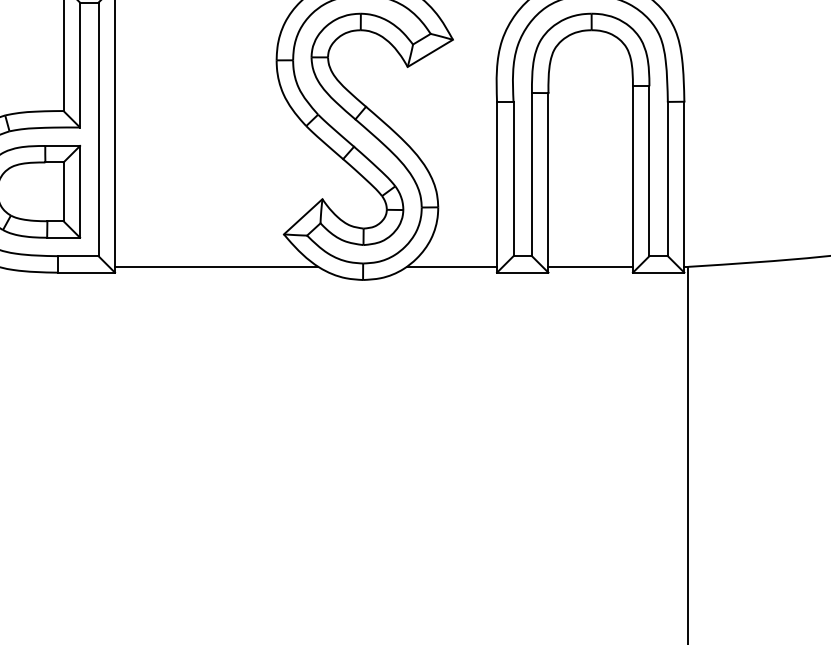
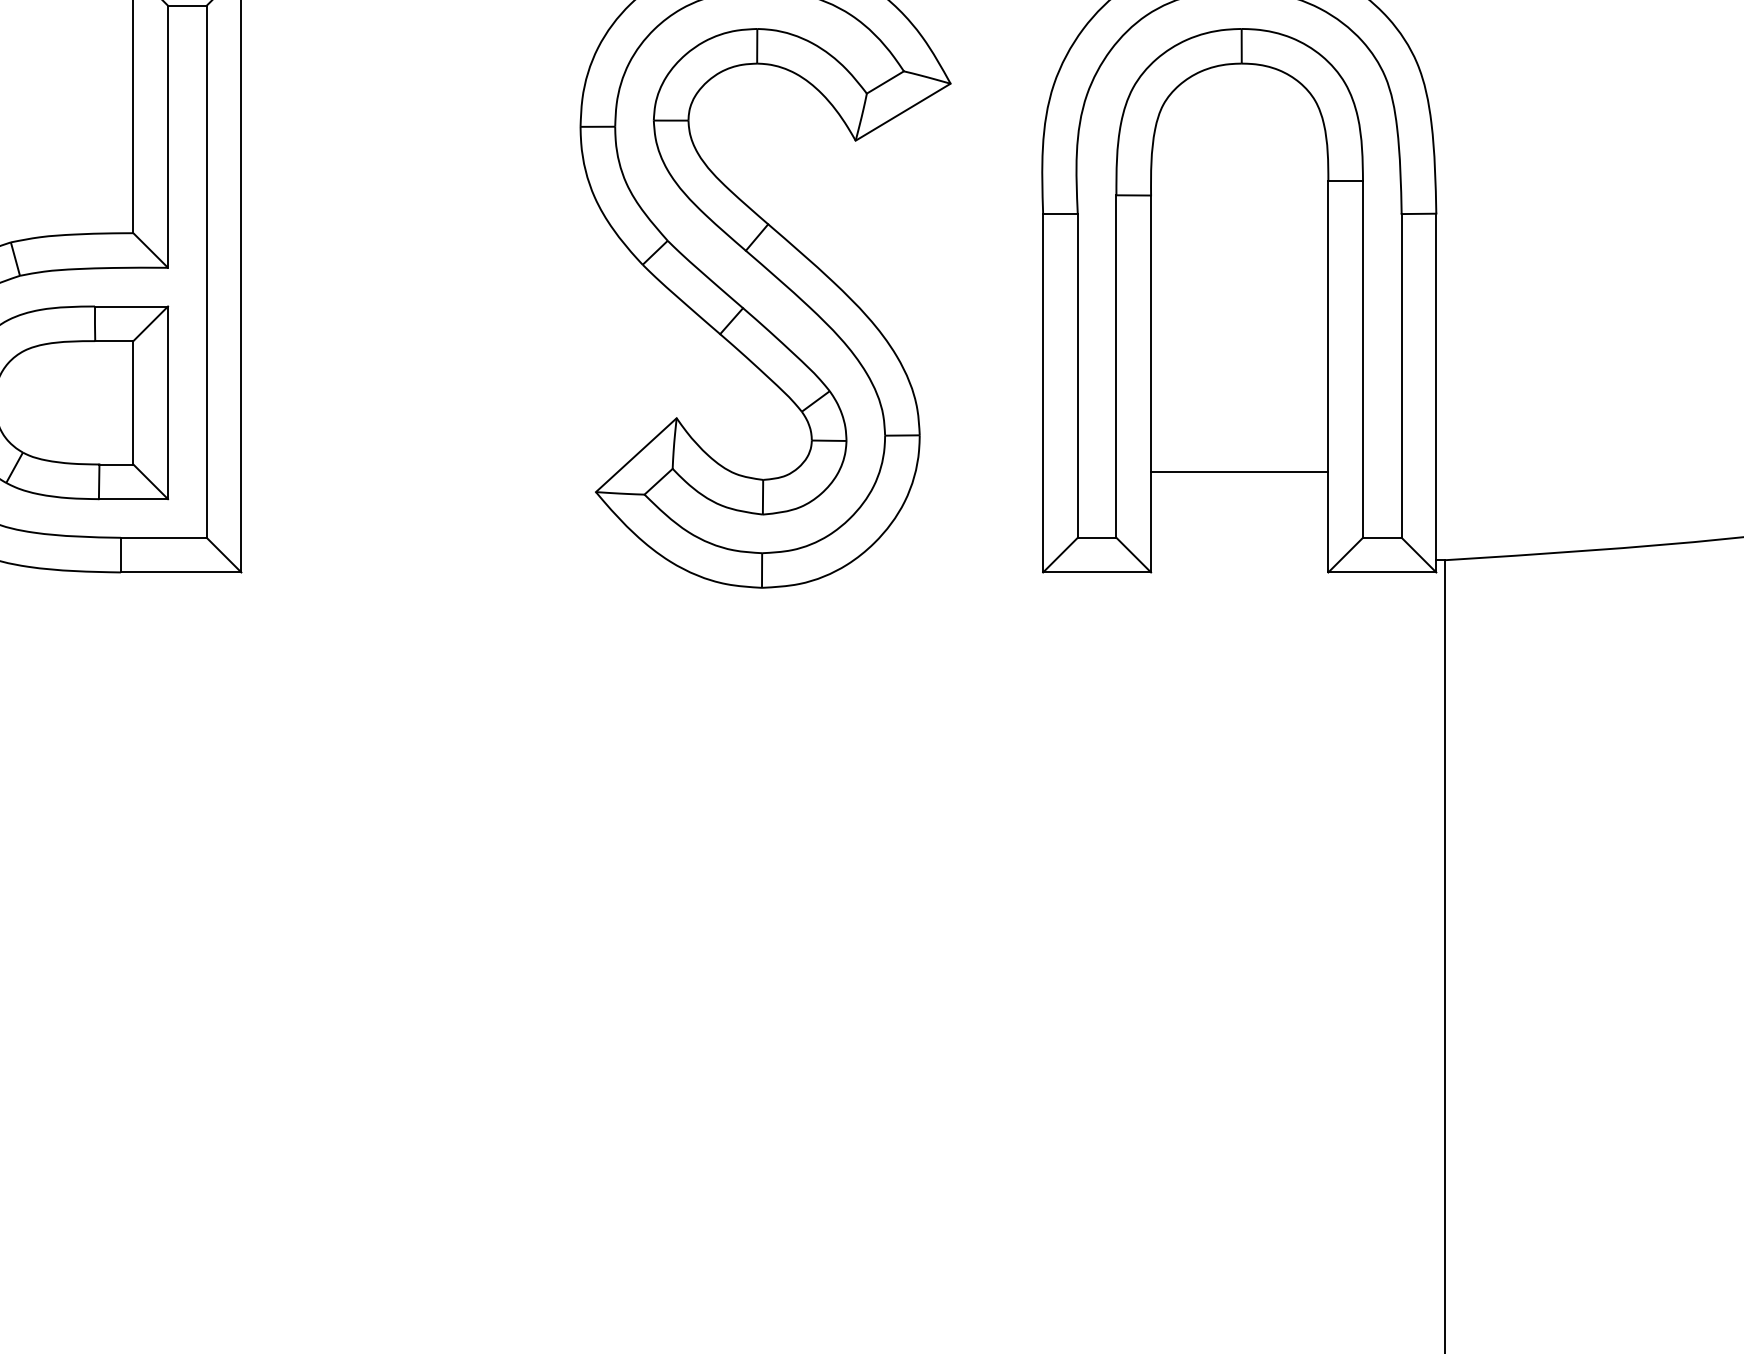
line: (216, 266) -> (454, 559), removed
line: (451, 266) -> (947, 559), removed
line: (590, 266) -> (1239, 471), moved

